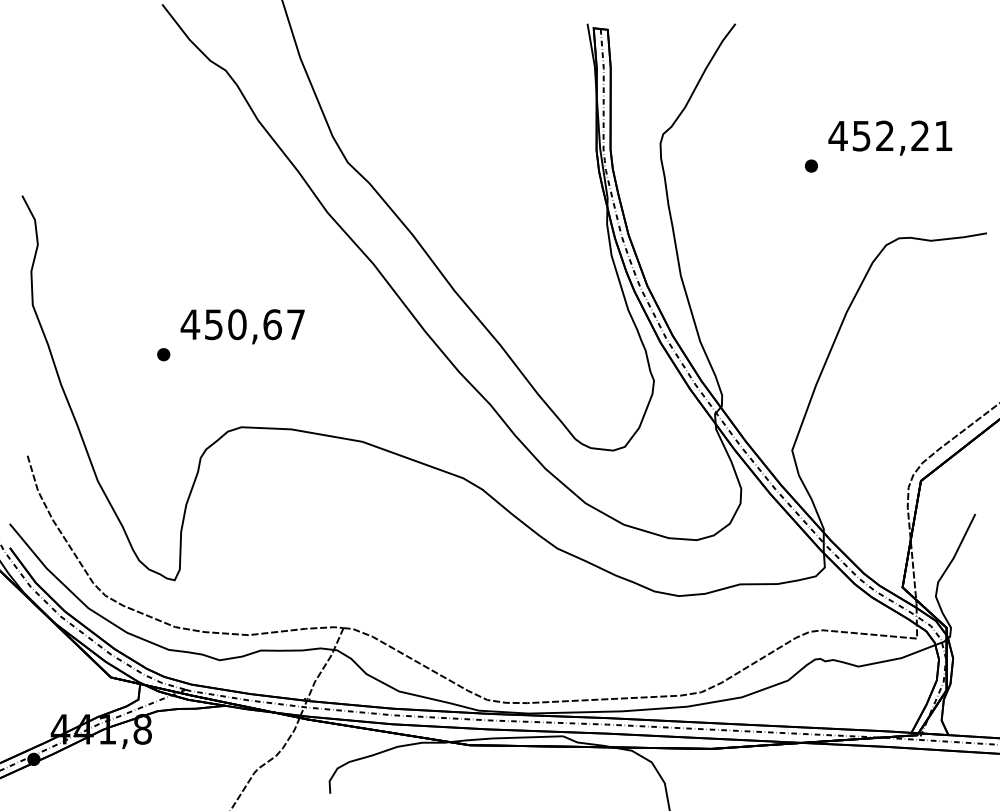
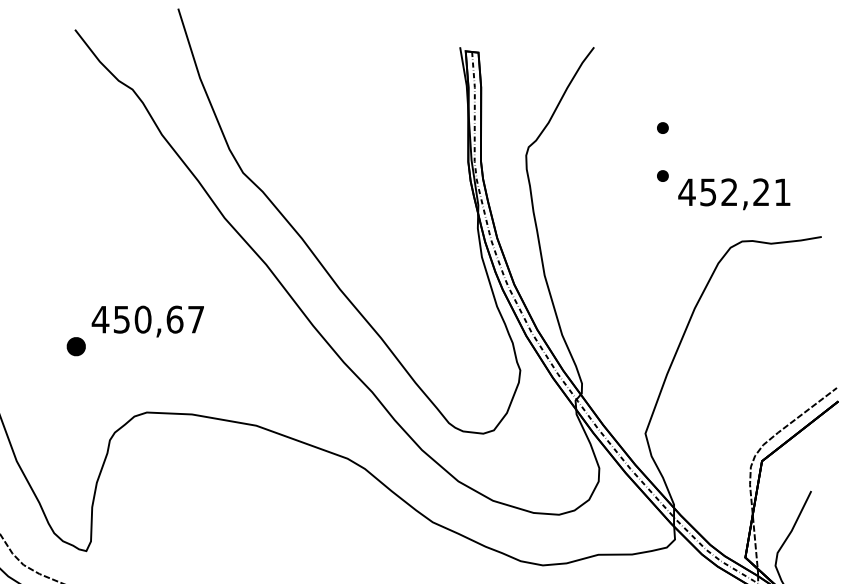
part: (811, 112) -> (662, 127), added
text: (890, 137) -> (734, 193), moved
part: (163, 354) -> (76, 346), size x1.6

